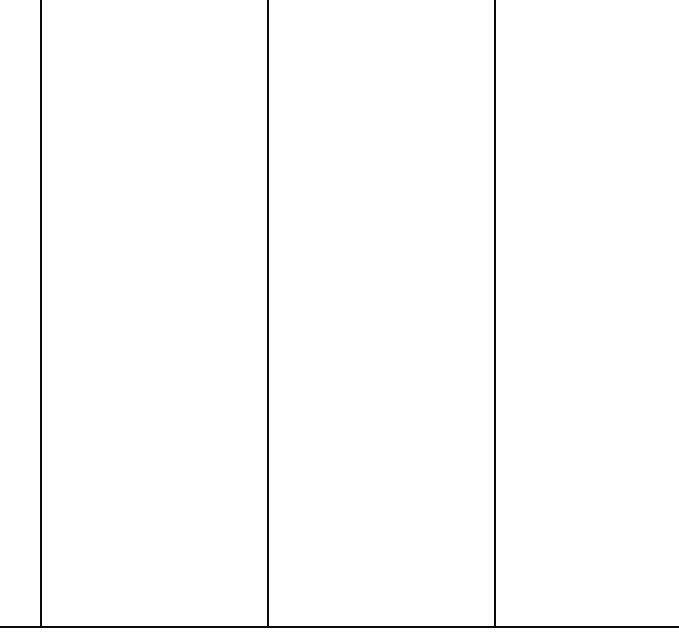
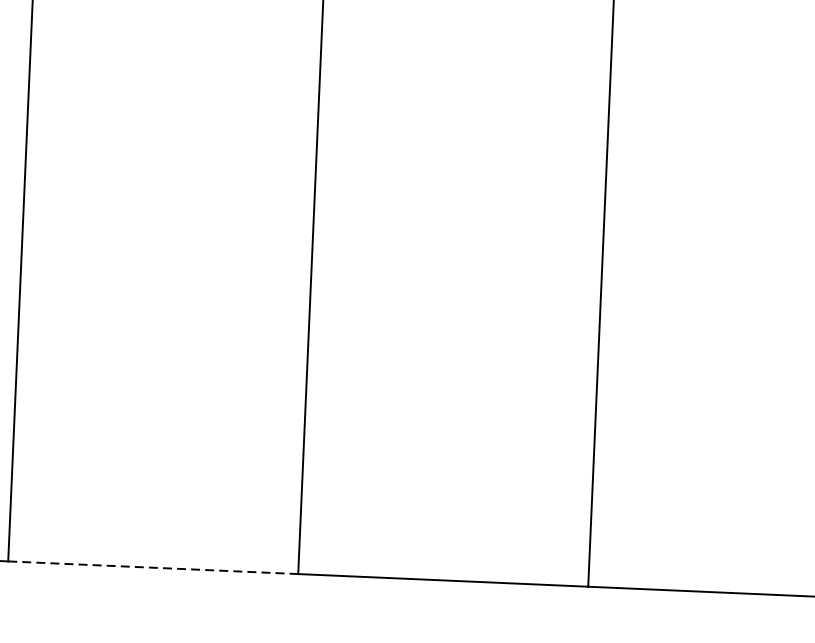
line: (155, 626) -> (154, 567), solid -> dashed

